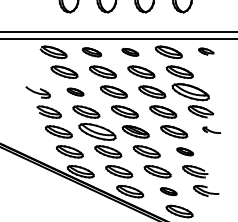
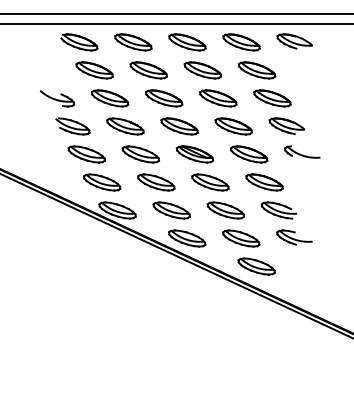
part: (206, 51) -> (294, 41), size x1.67
part: (92, 52) -> (133, 42), size x1.43
part: (130, 52) -> (187, 42), size x1.67
part: (75, 92) -> (110, 98), size x1.67
part: (190, 92) -> (272, 98), size x0.71
part: (212, 129) -> (302, 151), size x1.43
part: (97, 131) -> (140, 154), size x0.71
part: (185, 151) -> (264, 182), size x1.67
part: (168, 191) -> (241, 238), size x1.67

